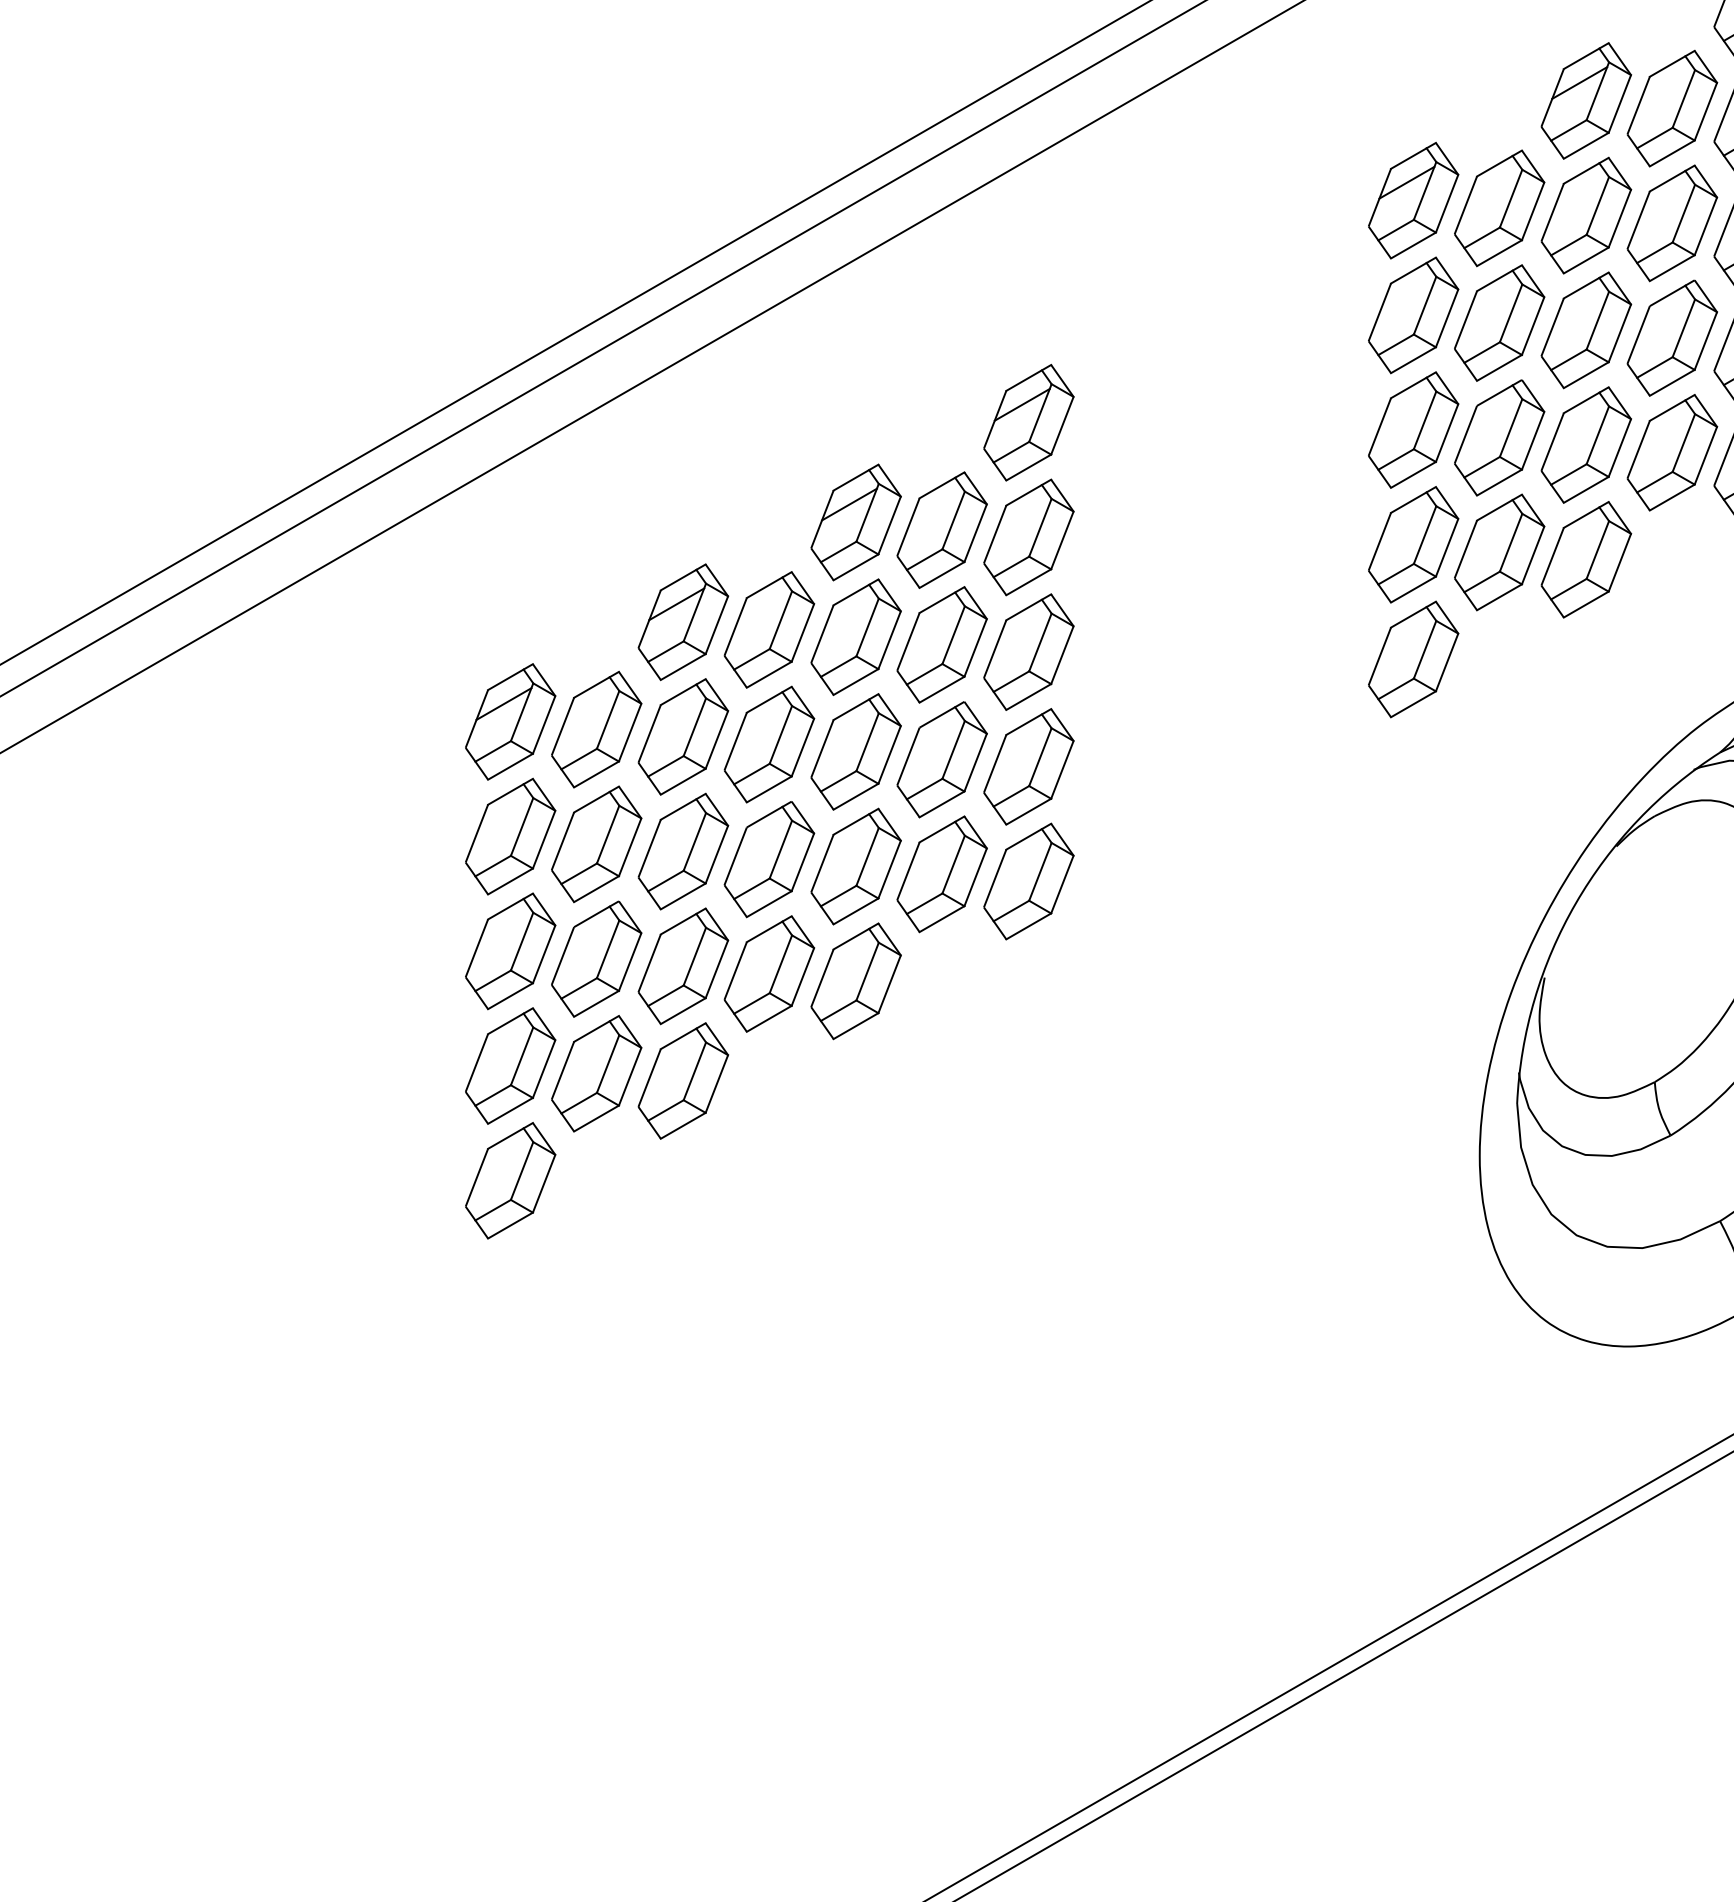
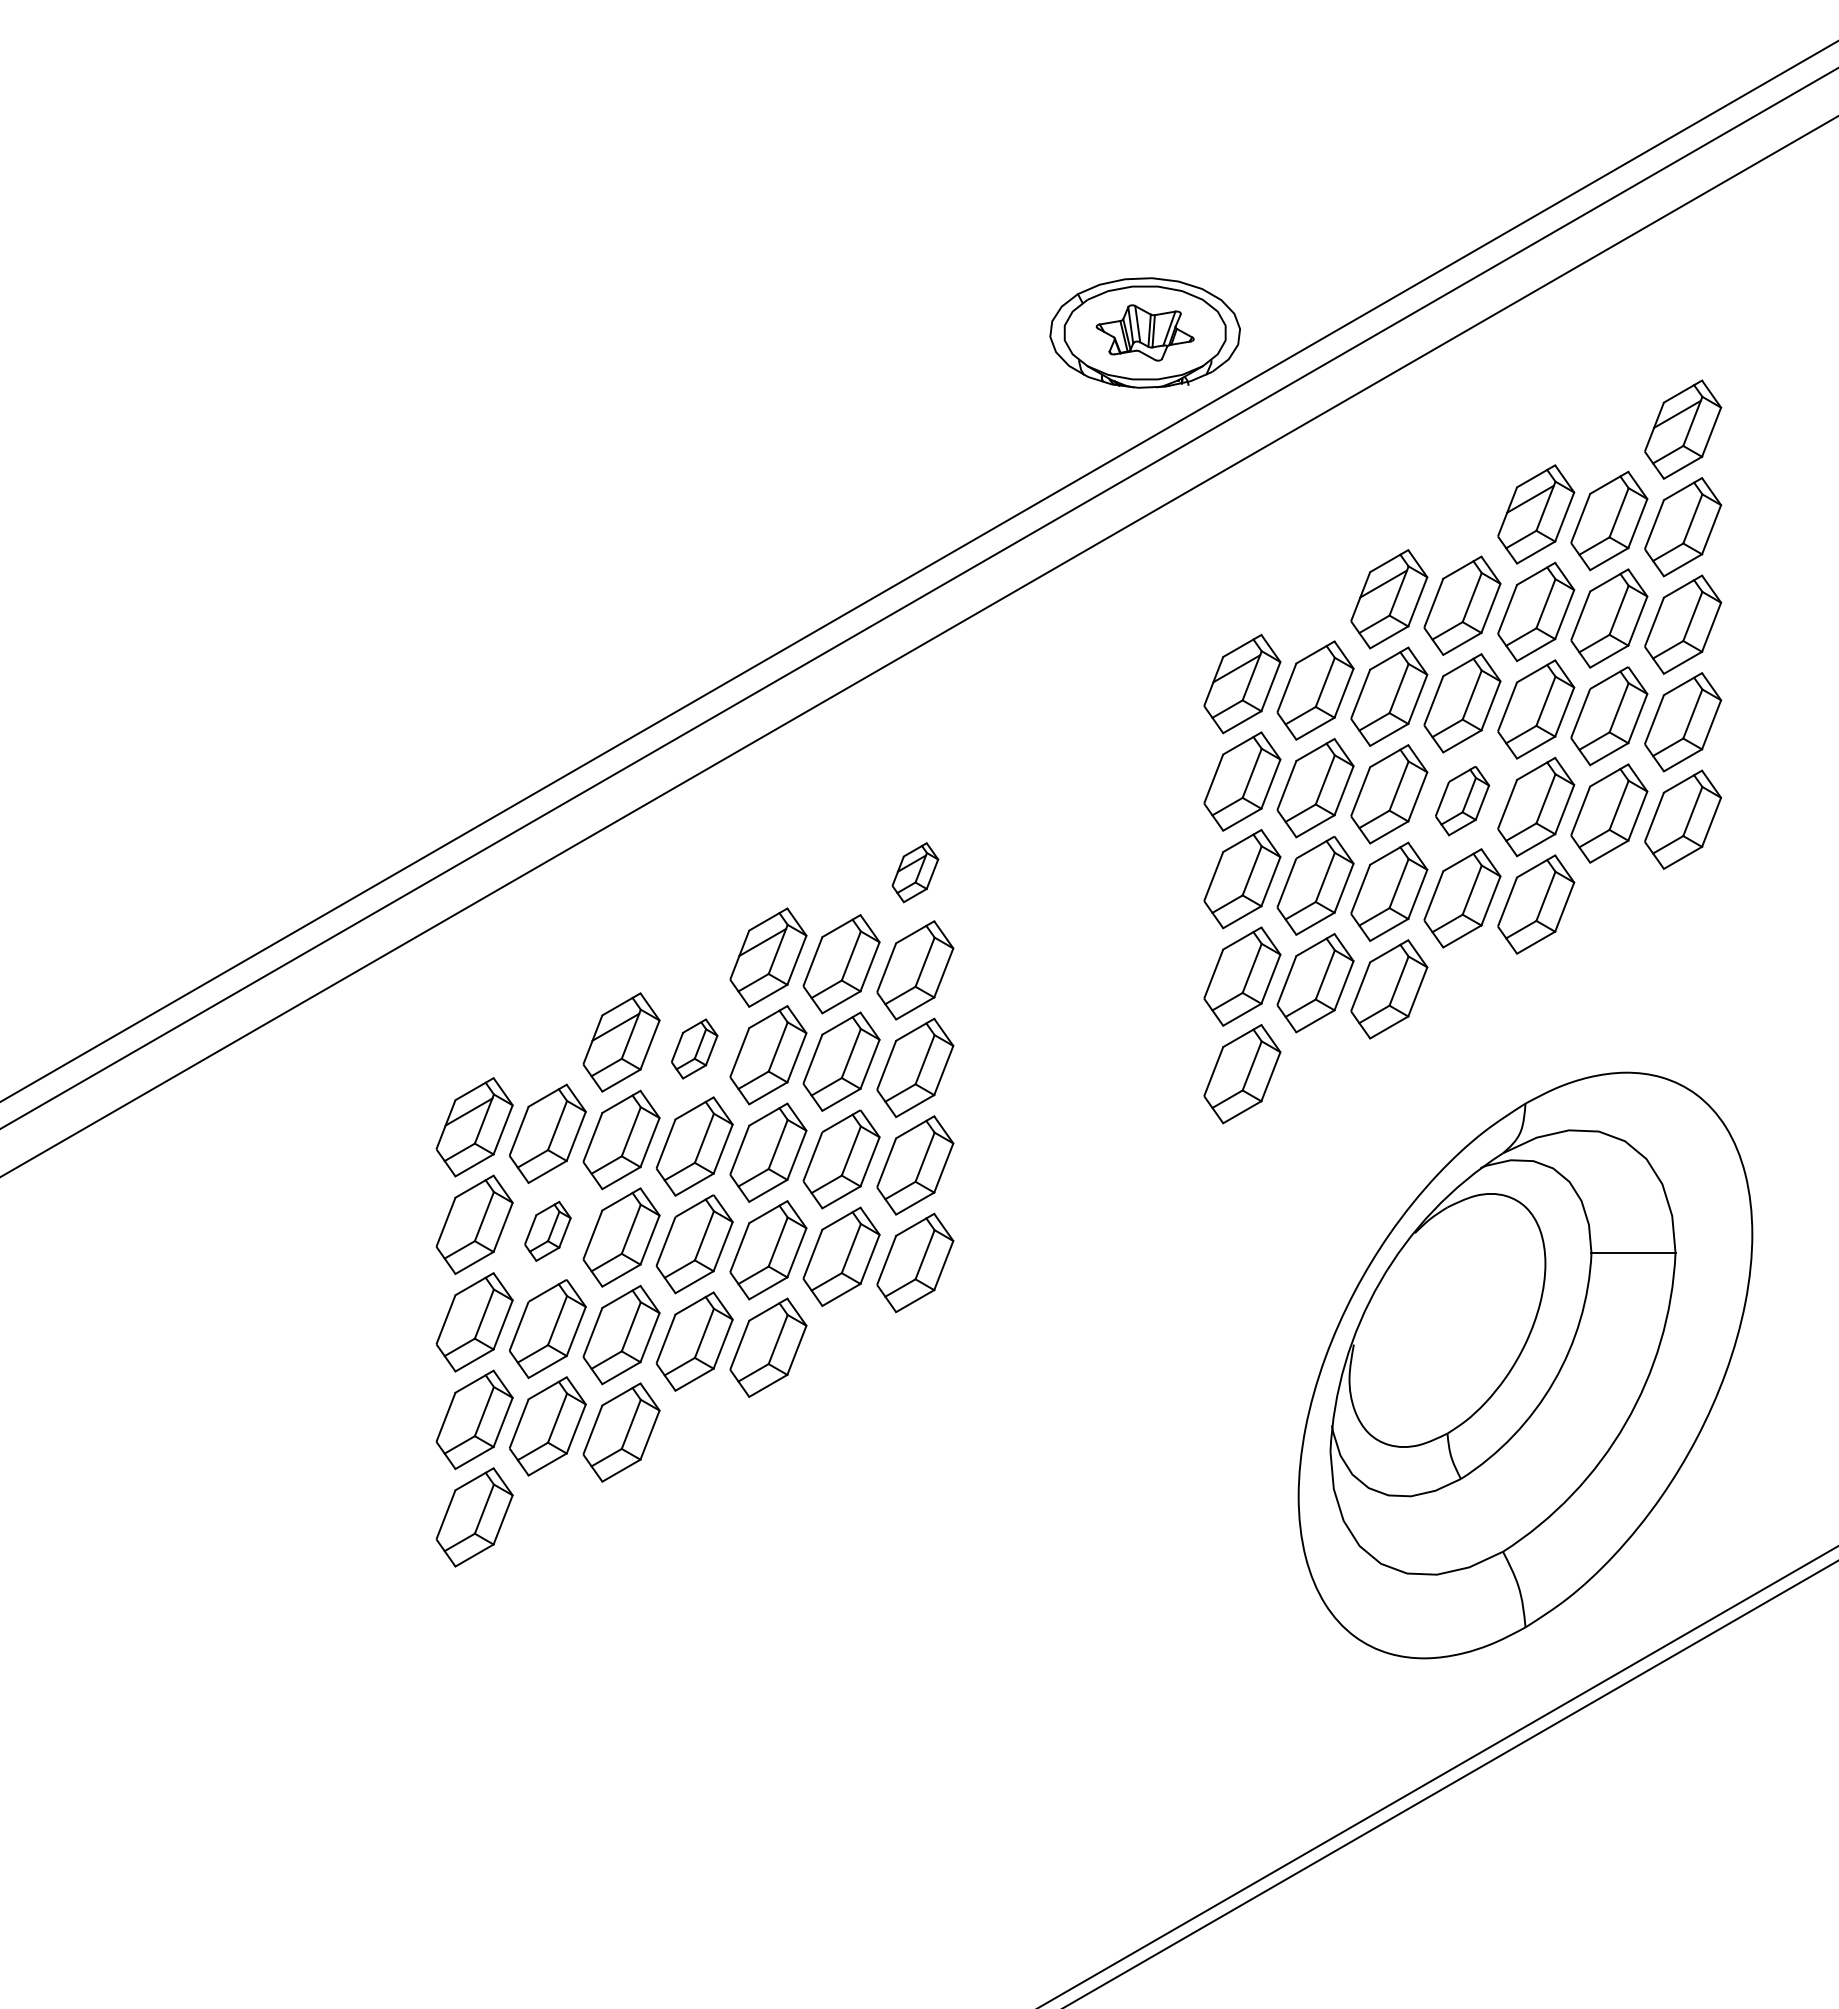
part: (1672, 337) -> (1462, 800), size x0.7
part: (1029, 422) -> (915, 872), size x0.6
part: (769, 629) -> (694, 1048), size x0.6
part: (596, 844) -> (547, 1231), size x0.6

